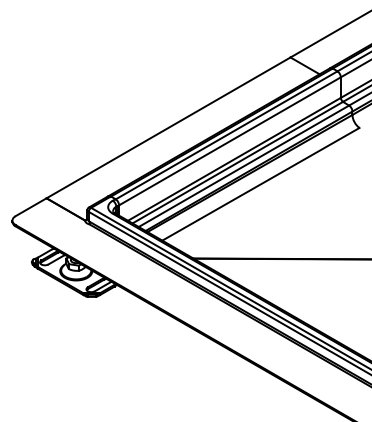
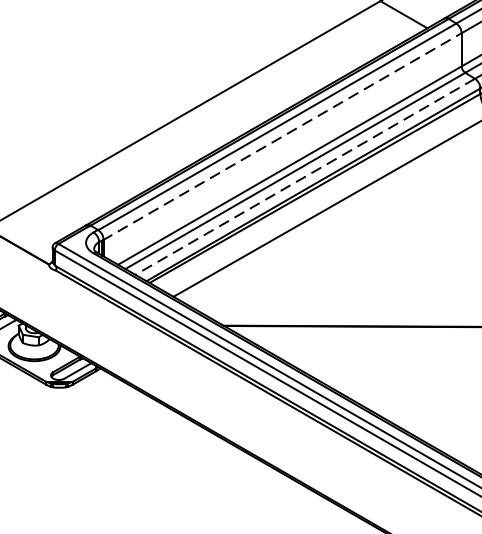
line: (230, 141) -> (283, 136), solid -> dashed
line: (243, 166) -> (304, 177), solid -> dashed

